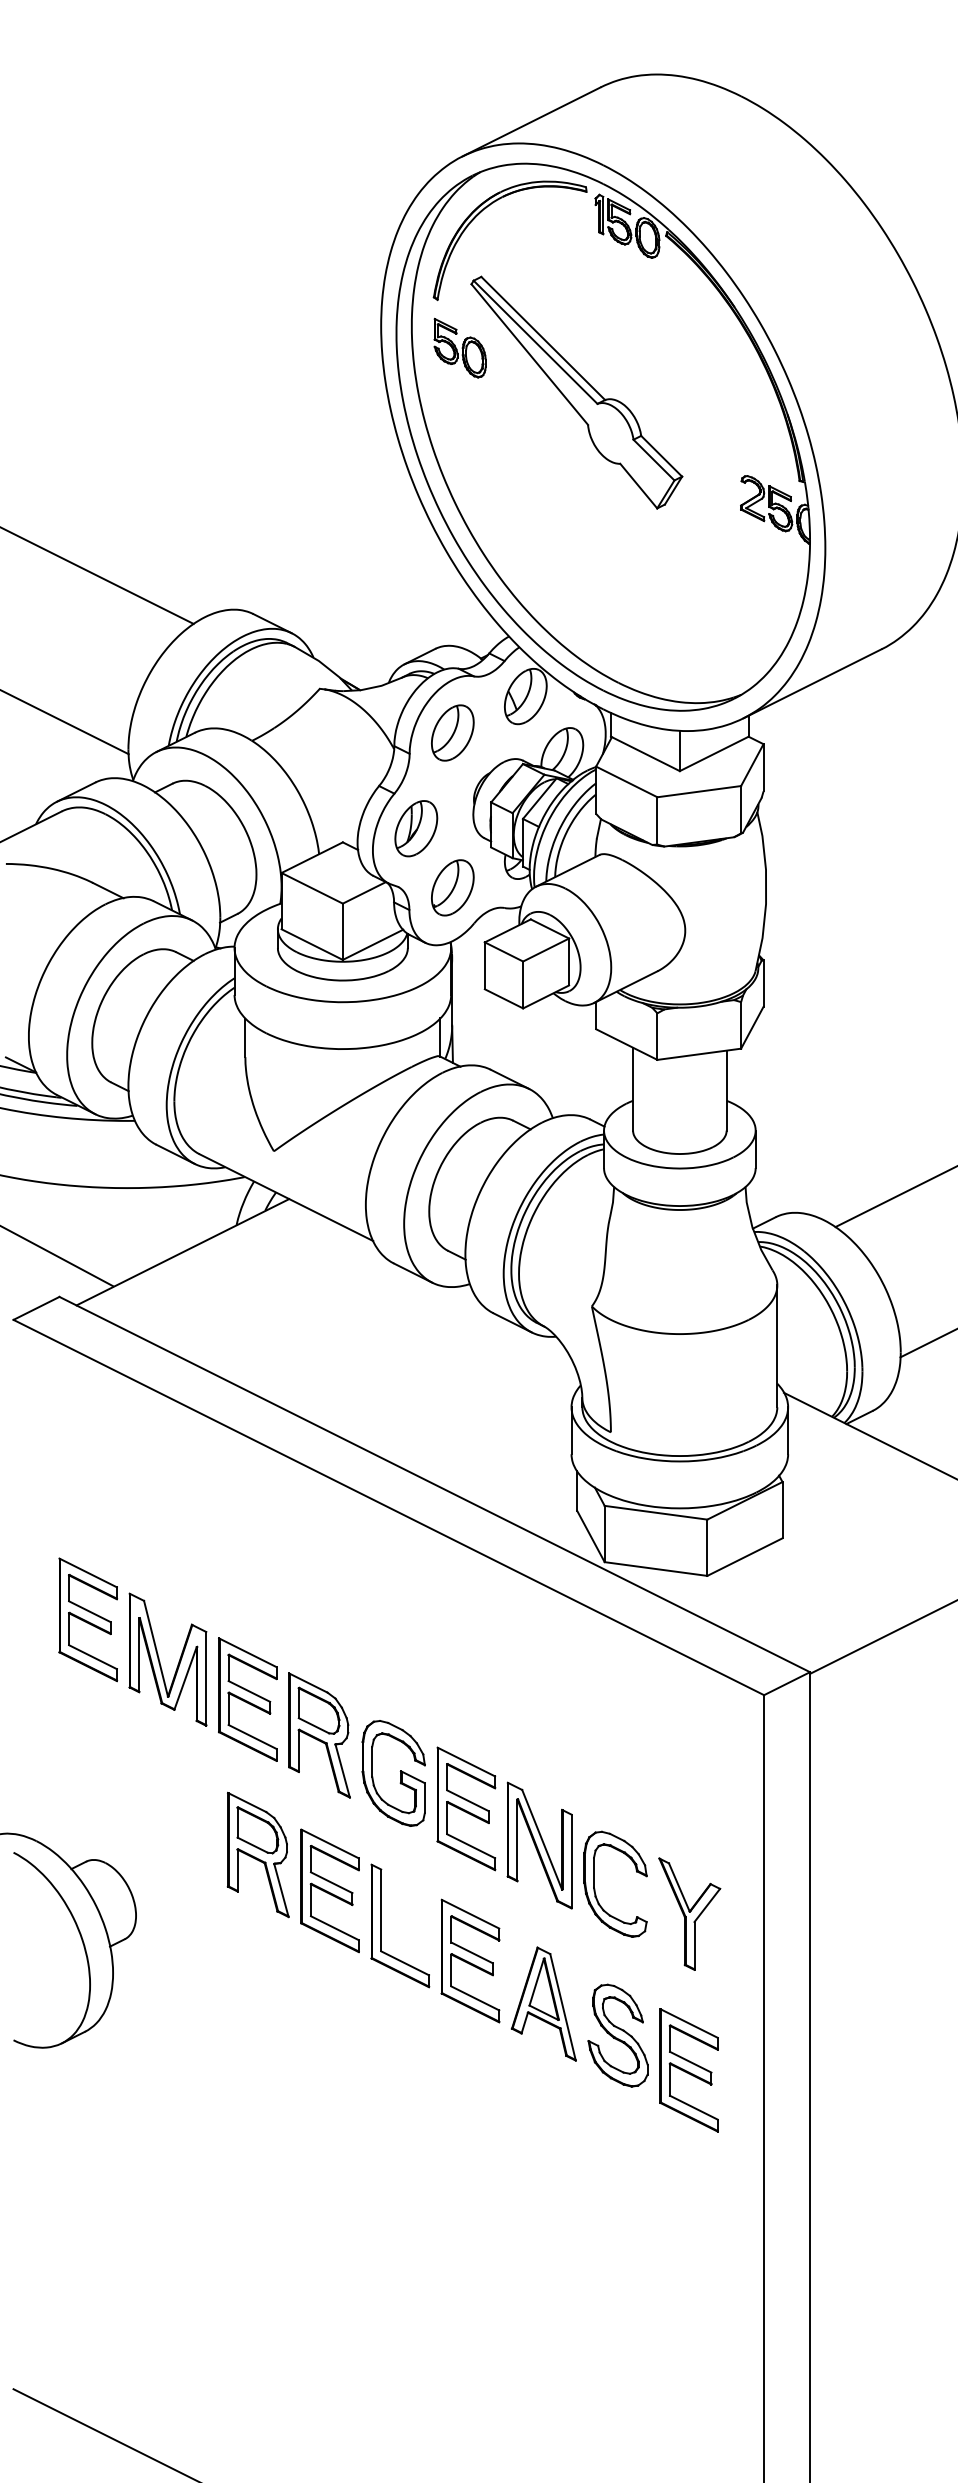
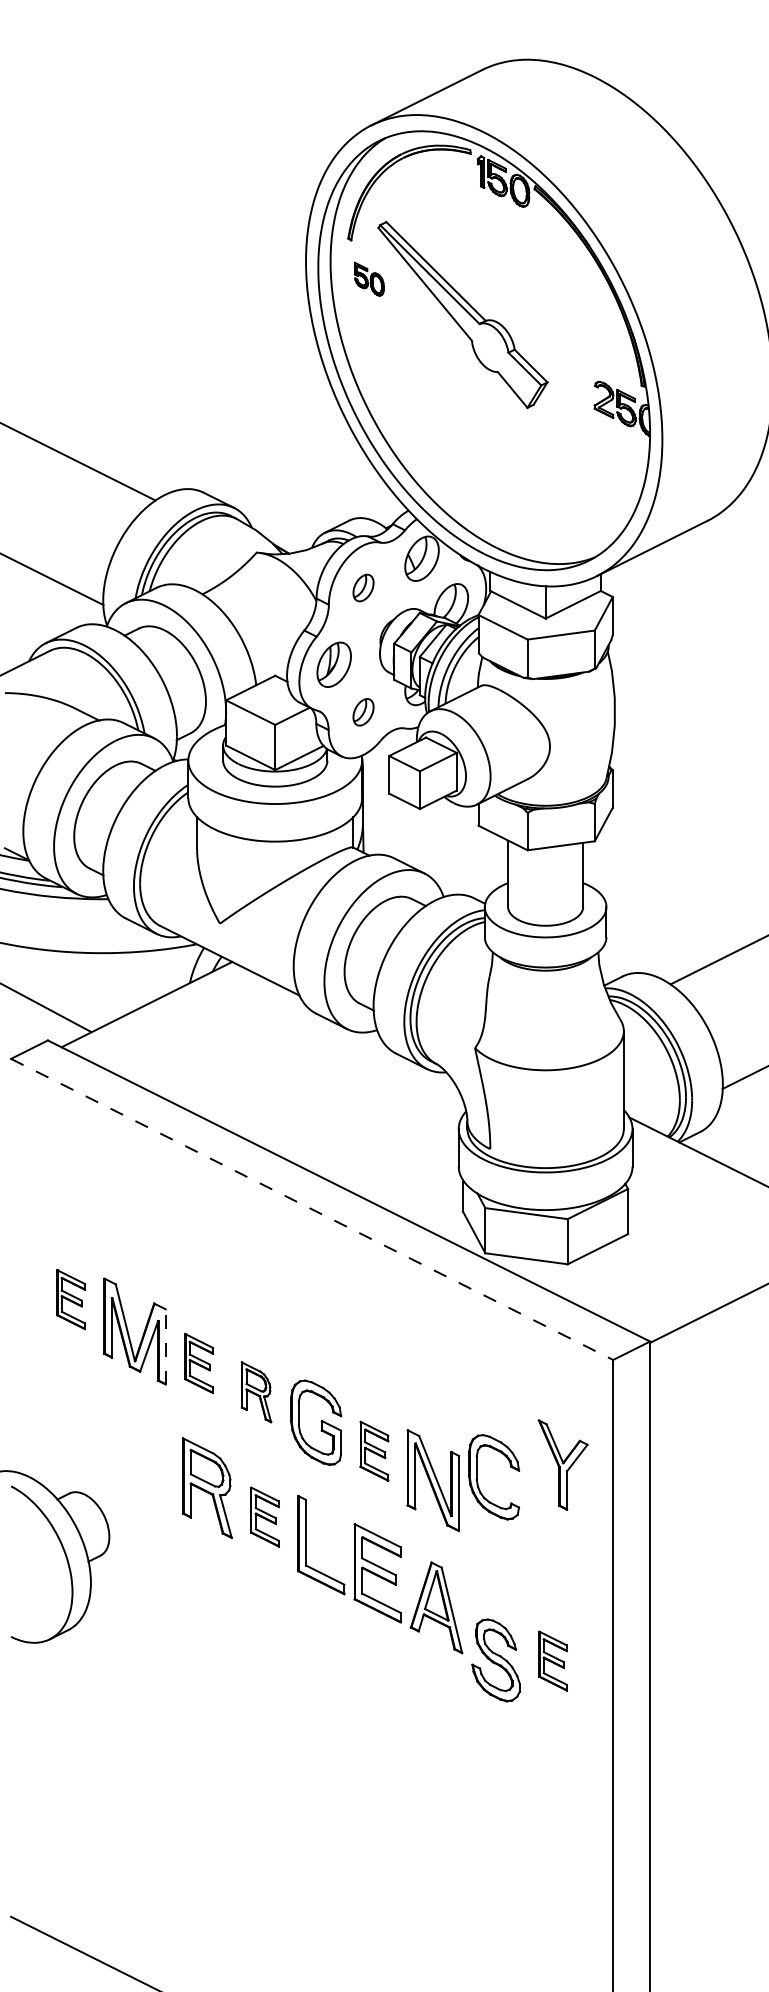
part: (459, 347) -> (368, 278), size x0.7
part: (452, 732) -> (363, 587), size x0.6
part: (452, 887) -> (363, 711), size x0.6
line: (388, 1507) -> (311, 1209), solid -> dashed
part: (88, 1619) -> (71, 1299), size x0.6
line: (206, 1678) -> (165, 1346), solid -> dashed
part: (247, 1699) -> (198, 1363), size x0.6
part: (319, 1735) -> (256, 1392), size x0.6
part: (466, 1808) -> (374, 1450), size x0.6
part: (595, 1888) -> (477, 1480), moved
part: (329, 1890) -> (264, 1516), size x0.6
part: (689, 1913) -> (563, 1464), moved
part: (617, 2035) -> (495, 1660), moved
part: (688, 2070) -> (552, 1661), size x0.6

